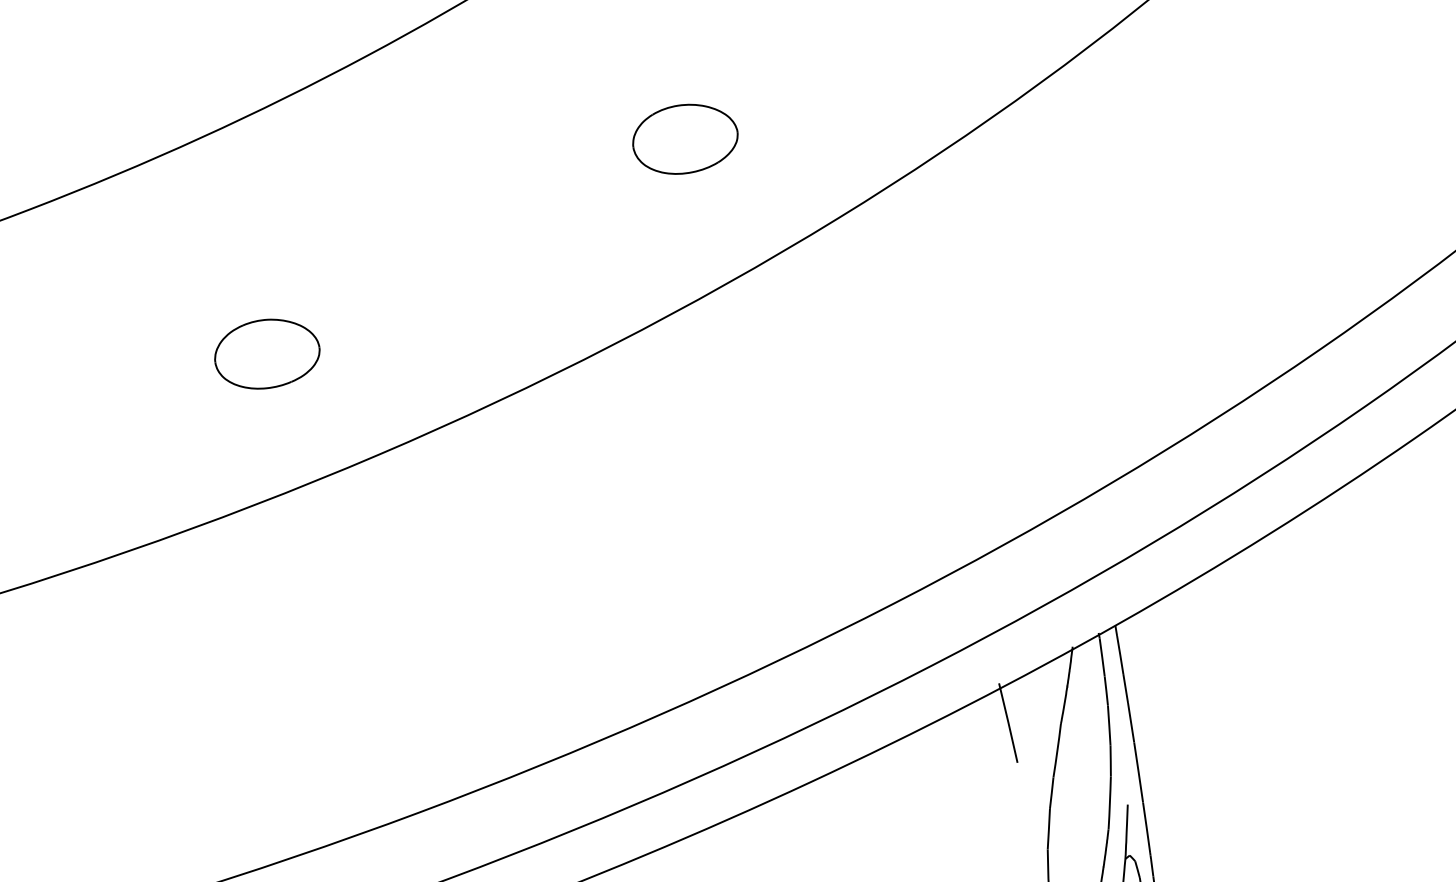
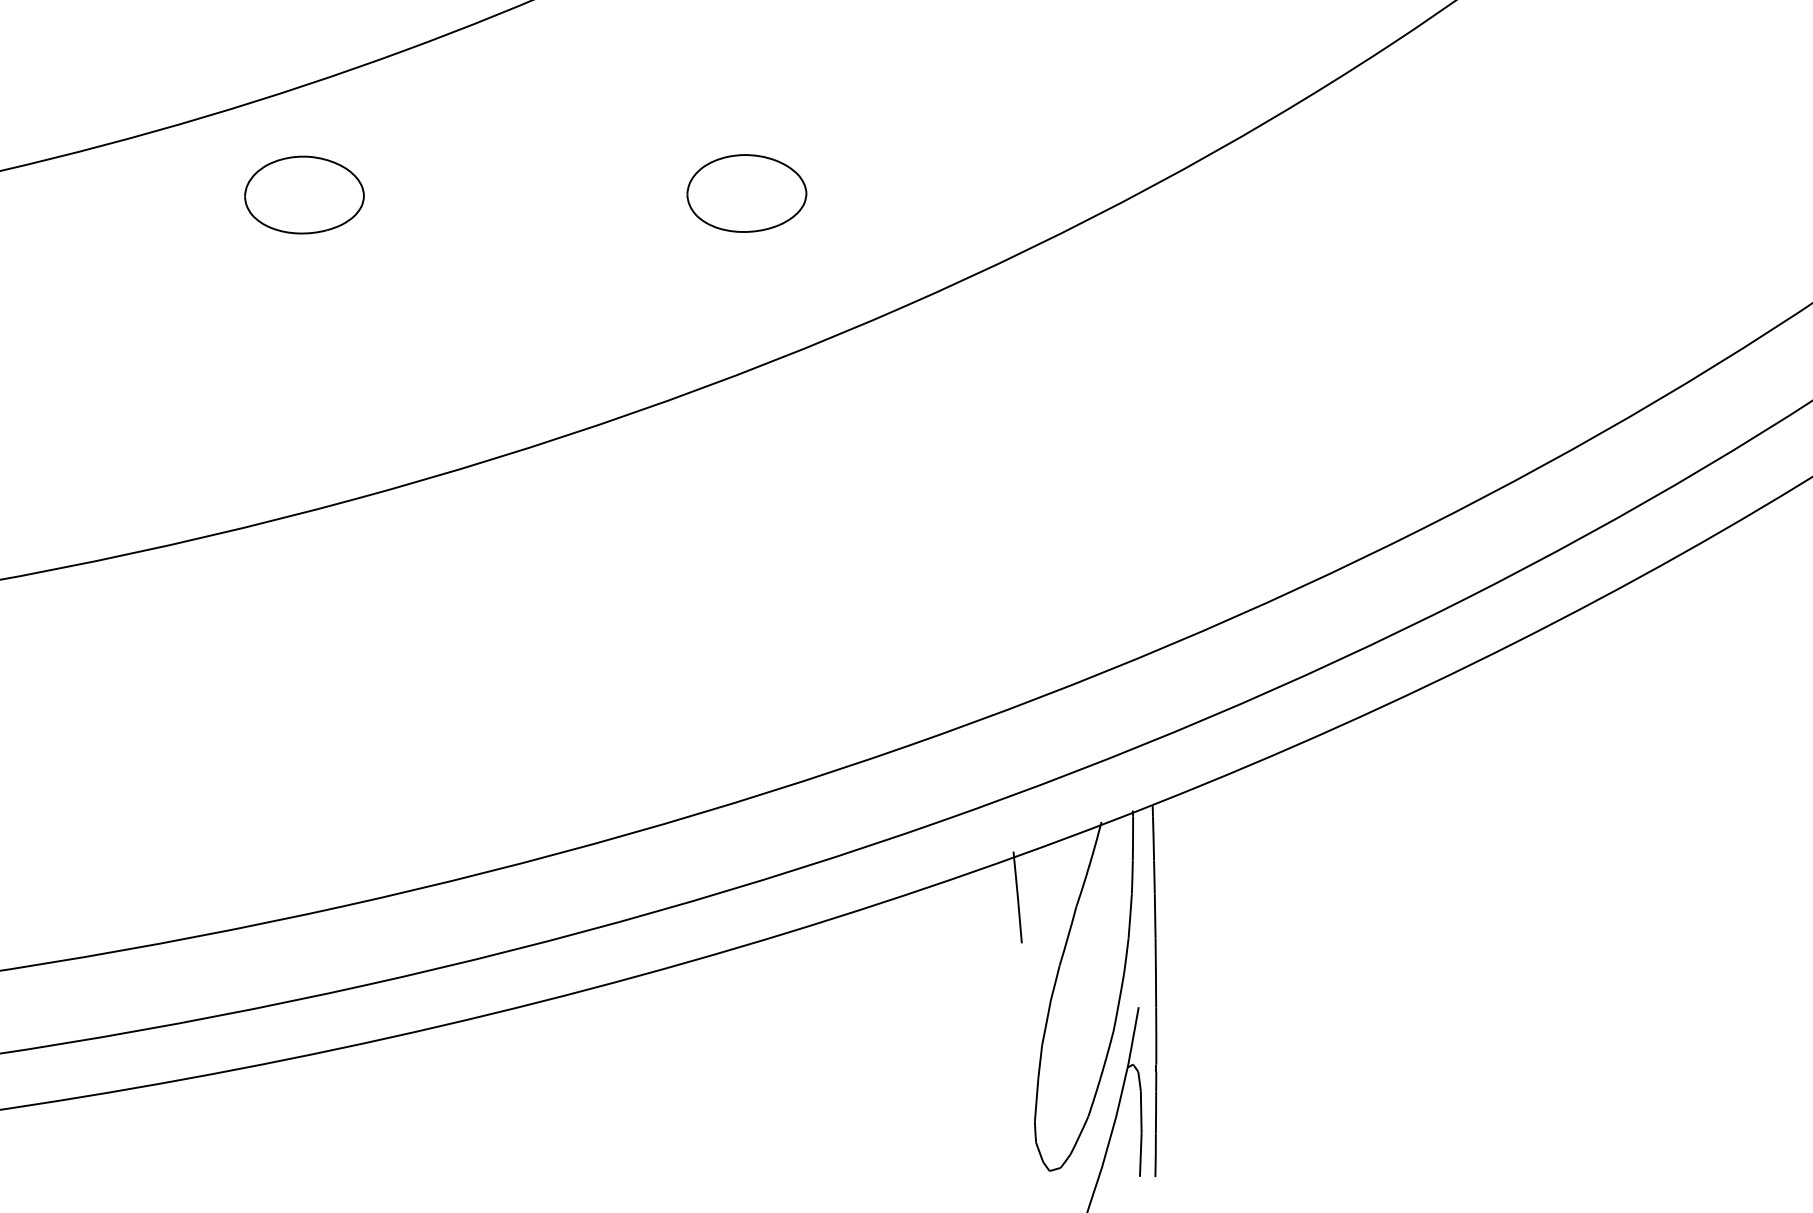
part: (267, 353) -> (304, 194), moved

